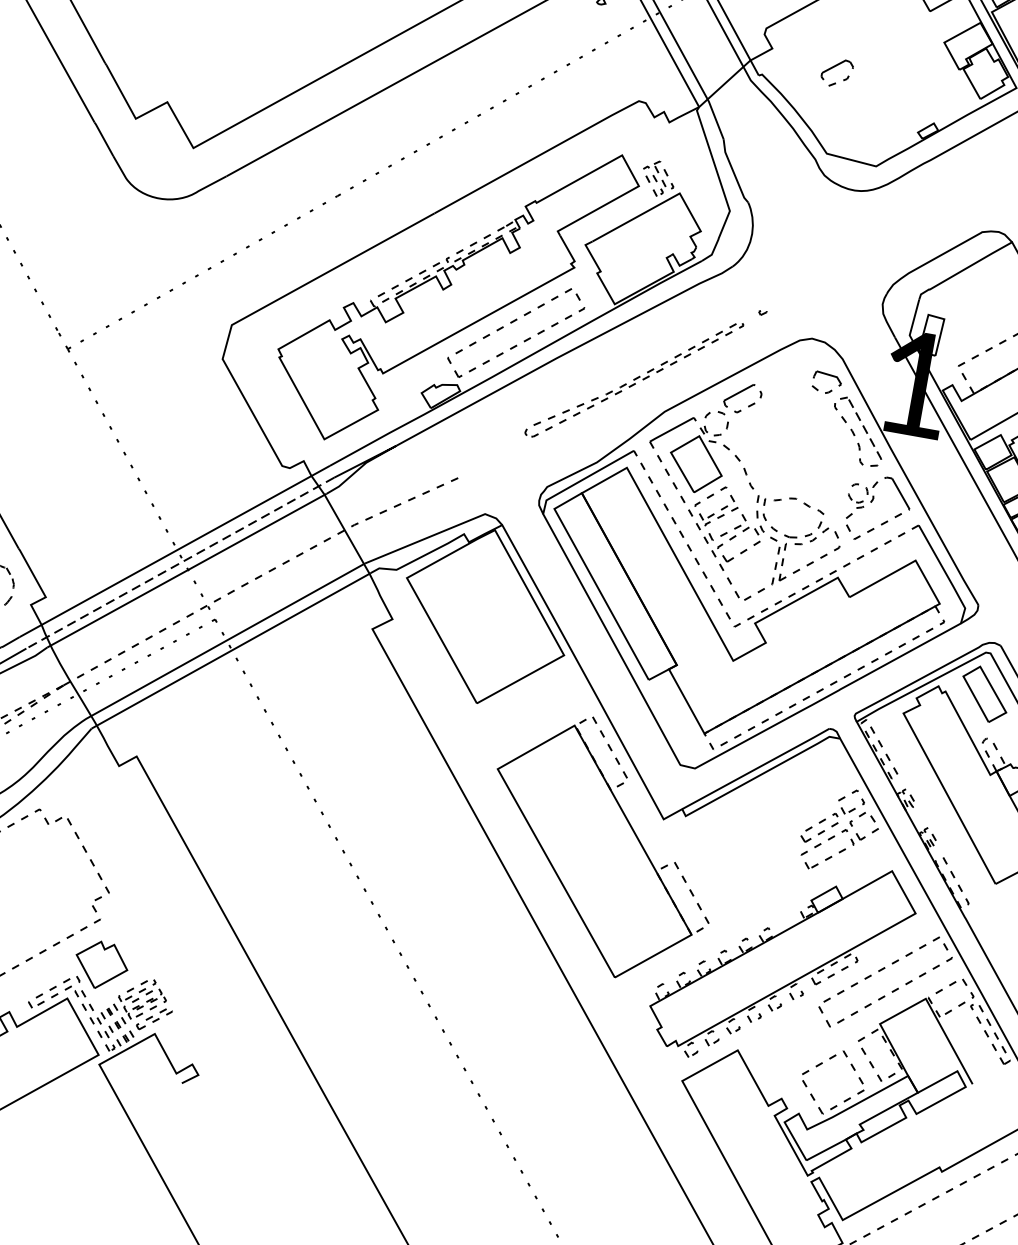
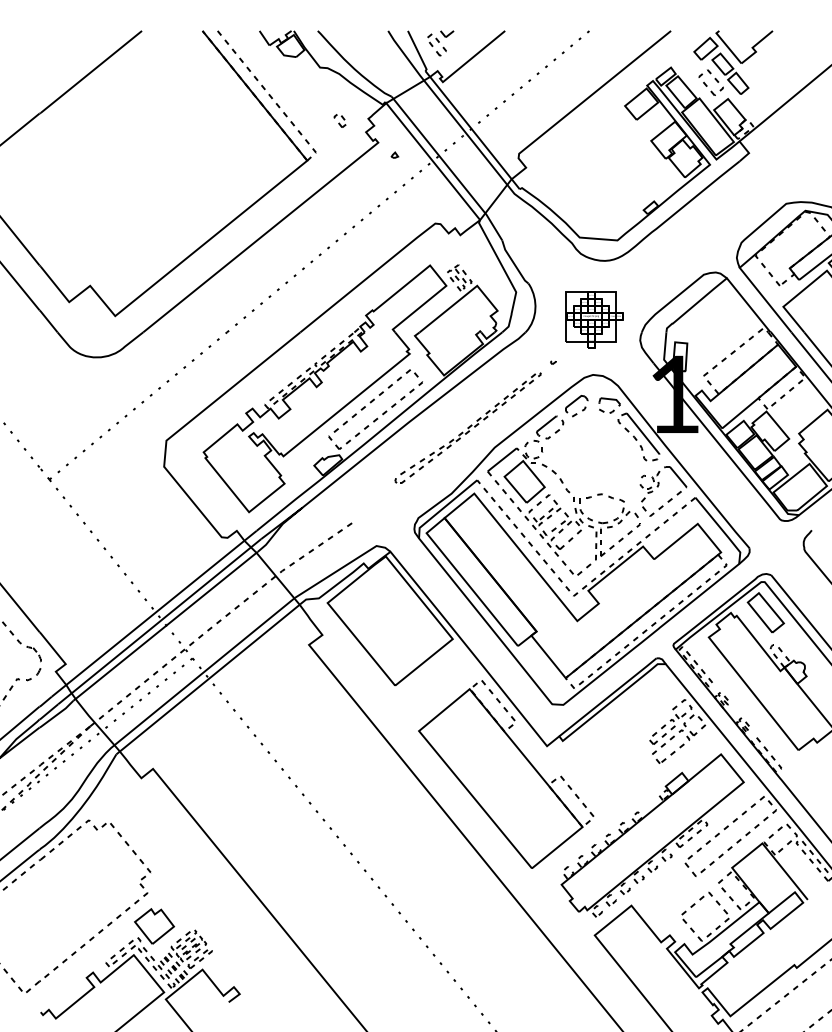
part: (836, 73) -> (576, 406), moved
part: (827, 265) -> (594, 319), added
line: (864, 429) -> (643, 434), dashed -> solid
line: (180, 562) -> (159, 621), dashed -> solid

